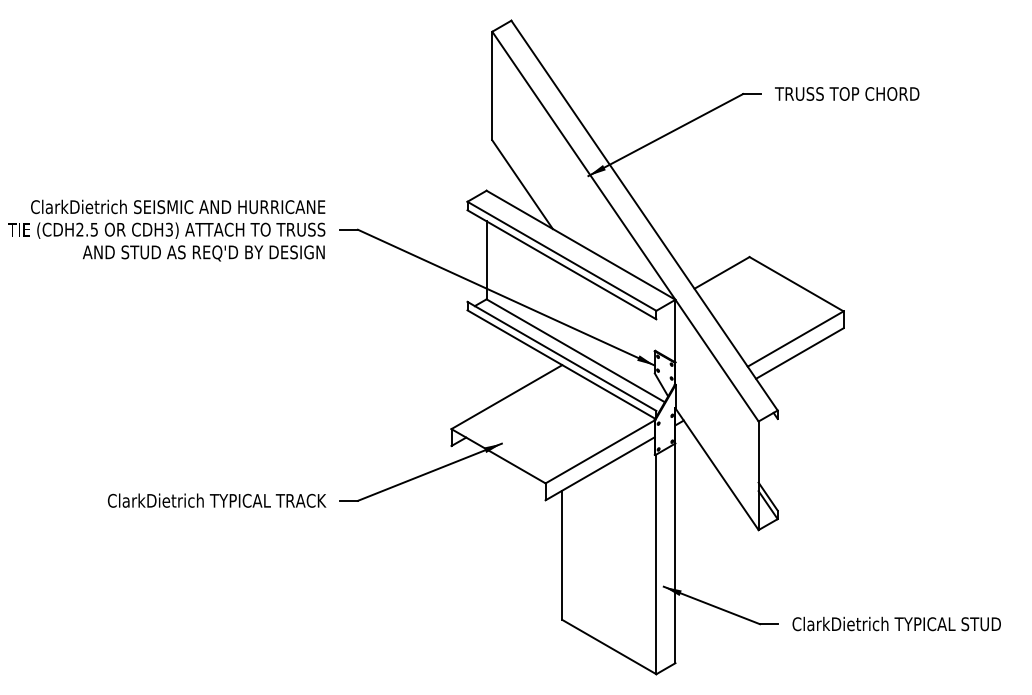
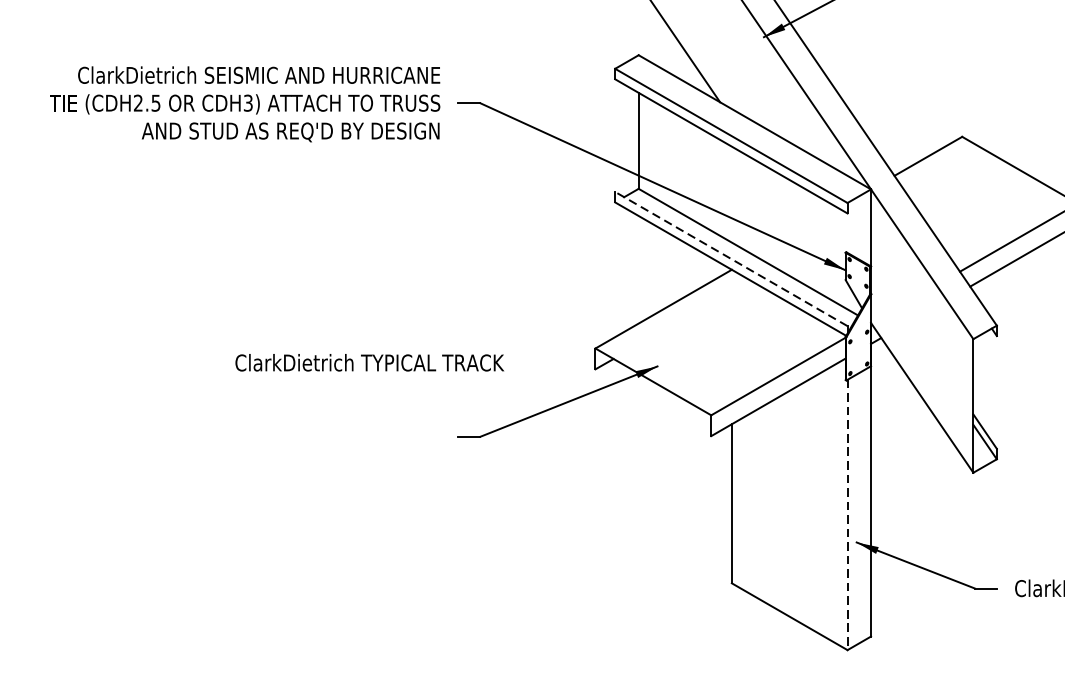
line: (561, 356) -> (730, 259), solid -> dashed
text: (217, 500) -> (370, 362), moved
line: (656, 564) -> (847, 515), solid -> dashed

